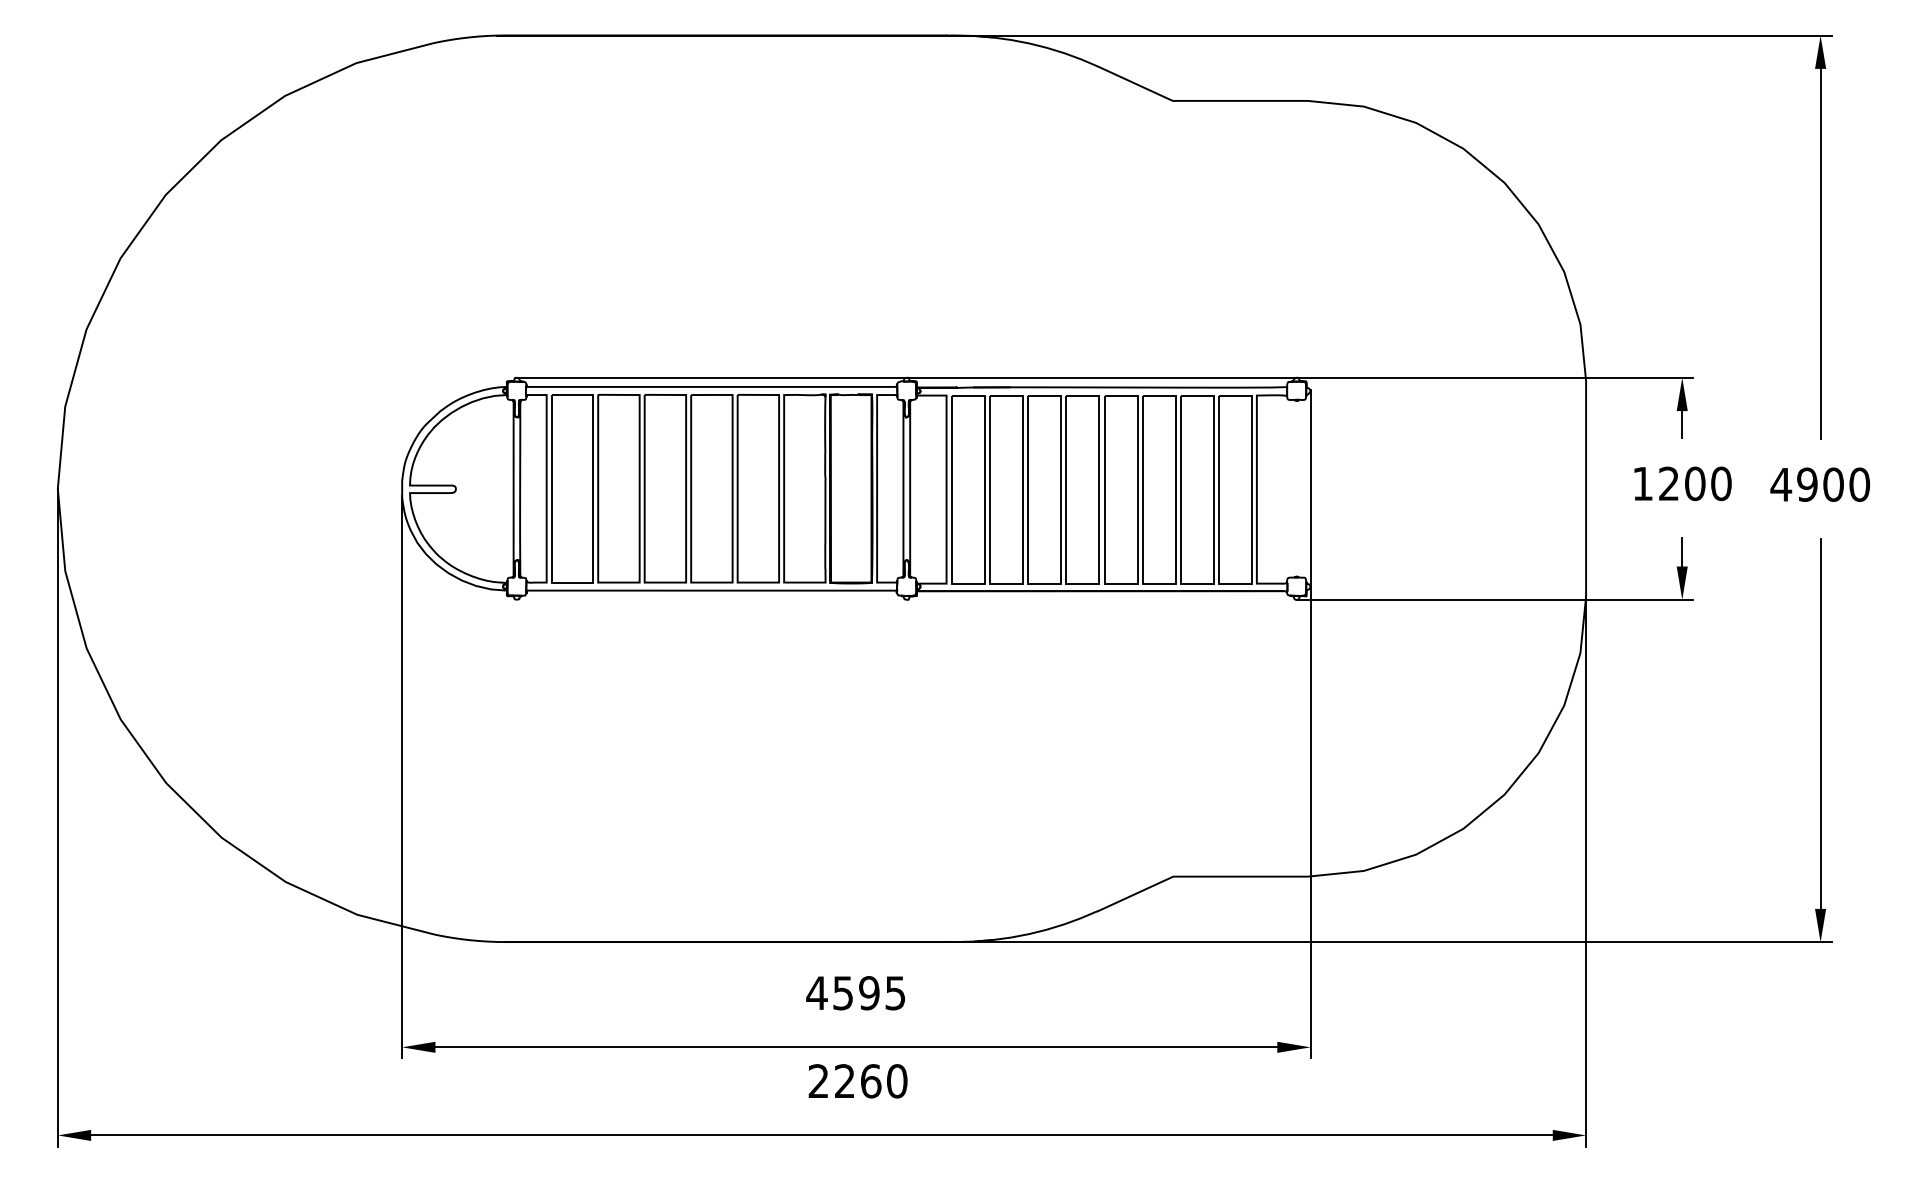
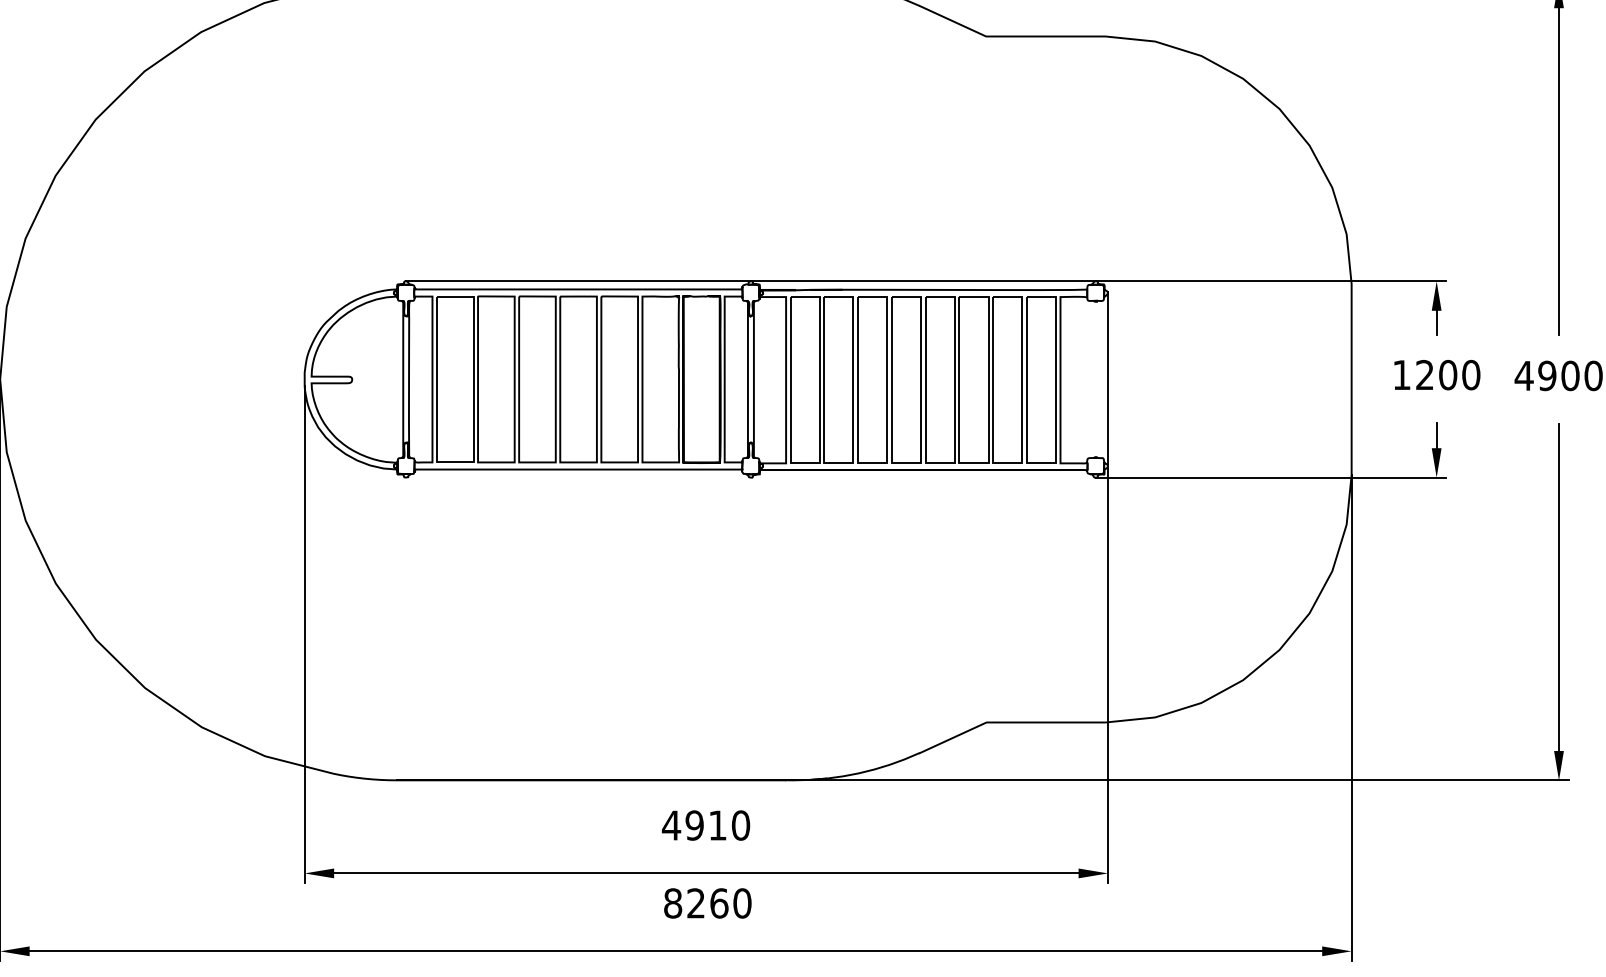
text: (868, 993) -> (717, 825), 4595 -> 4910
text: (818, 1081) -> (672, 903), 2260 -> 8260

